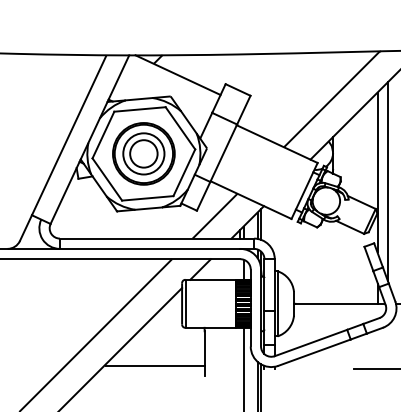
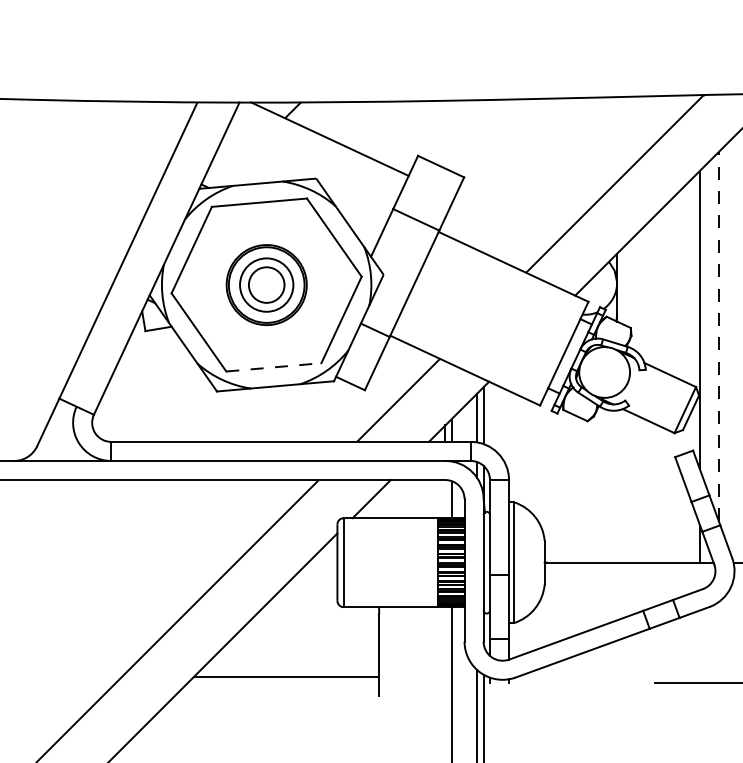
part: (143, 153) -> (265, 284), size x0.7
line: (388, 181) -> (719, 336), solid -> dashed
line: (147, 198) -> (273, 367), solid -> dashed

